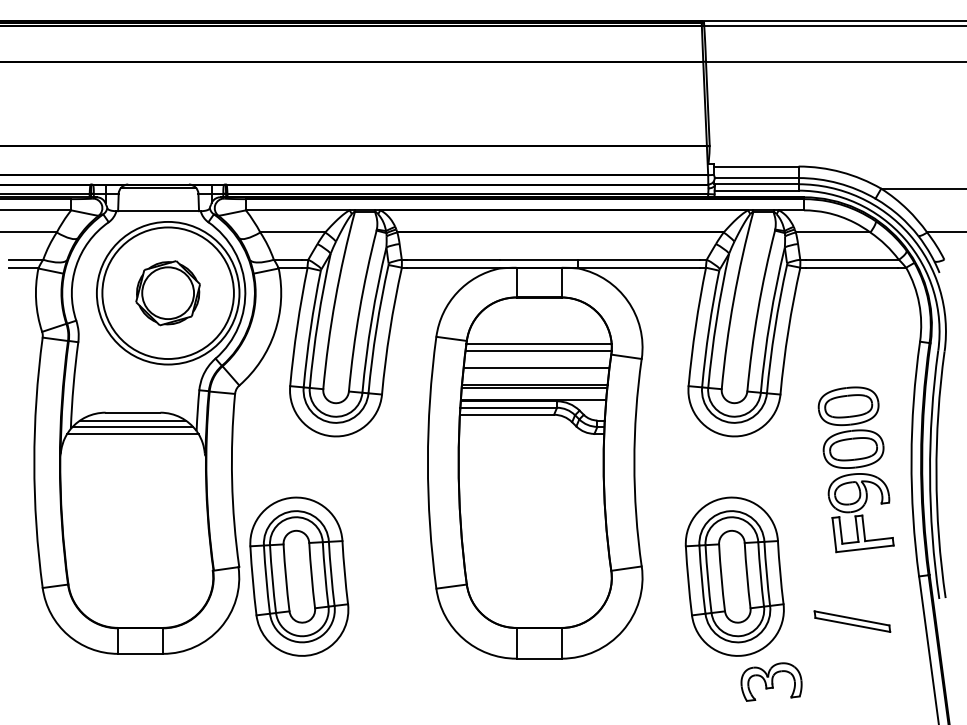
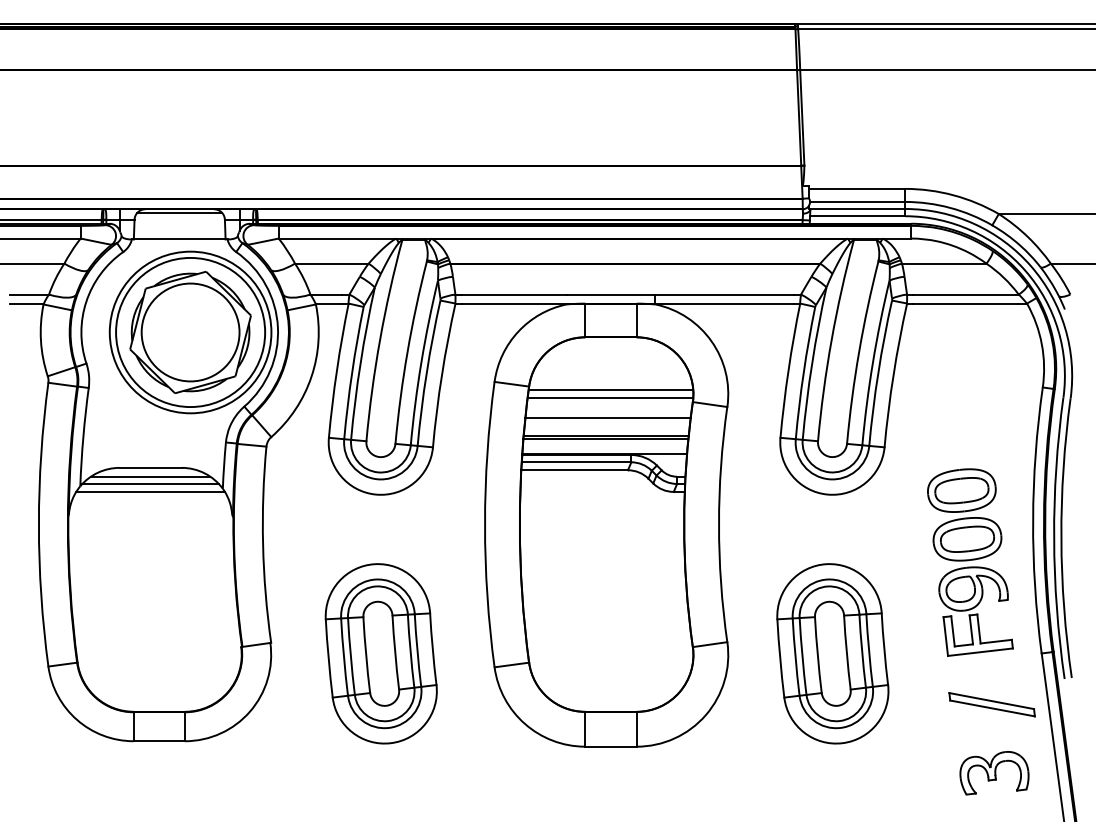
part: (168, 293) -> (190, 332), size x1.67
part: (856, 469) -> (970, 562), moved
part: (298, 576) -> (380, 653), moved
part: (851, 621) -> (991, 704), moved
part: (771, 682) -> (994, 773), moved

